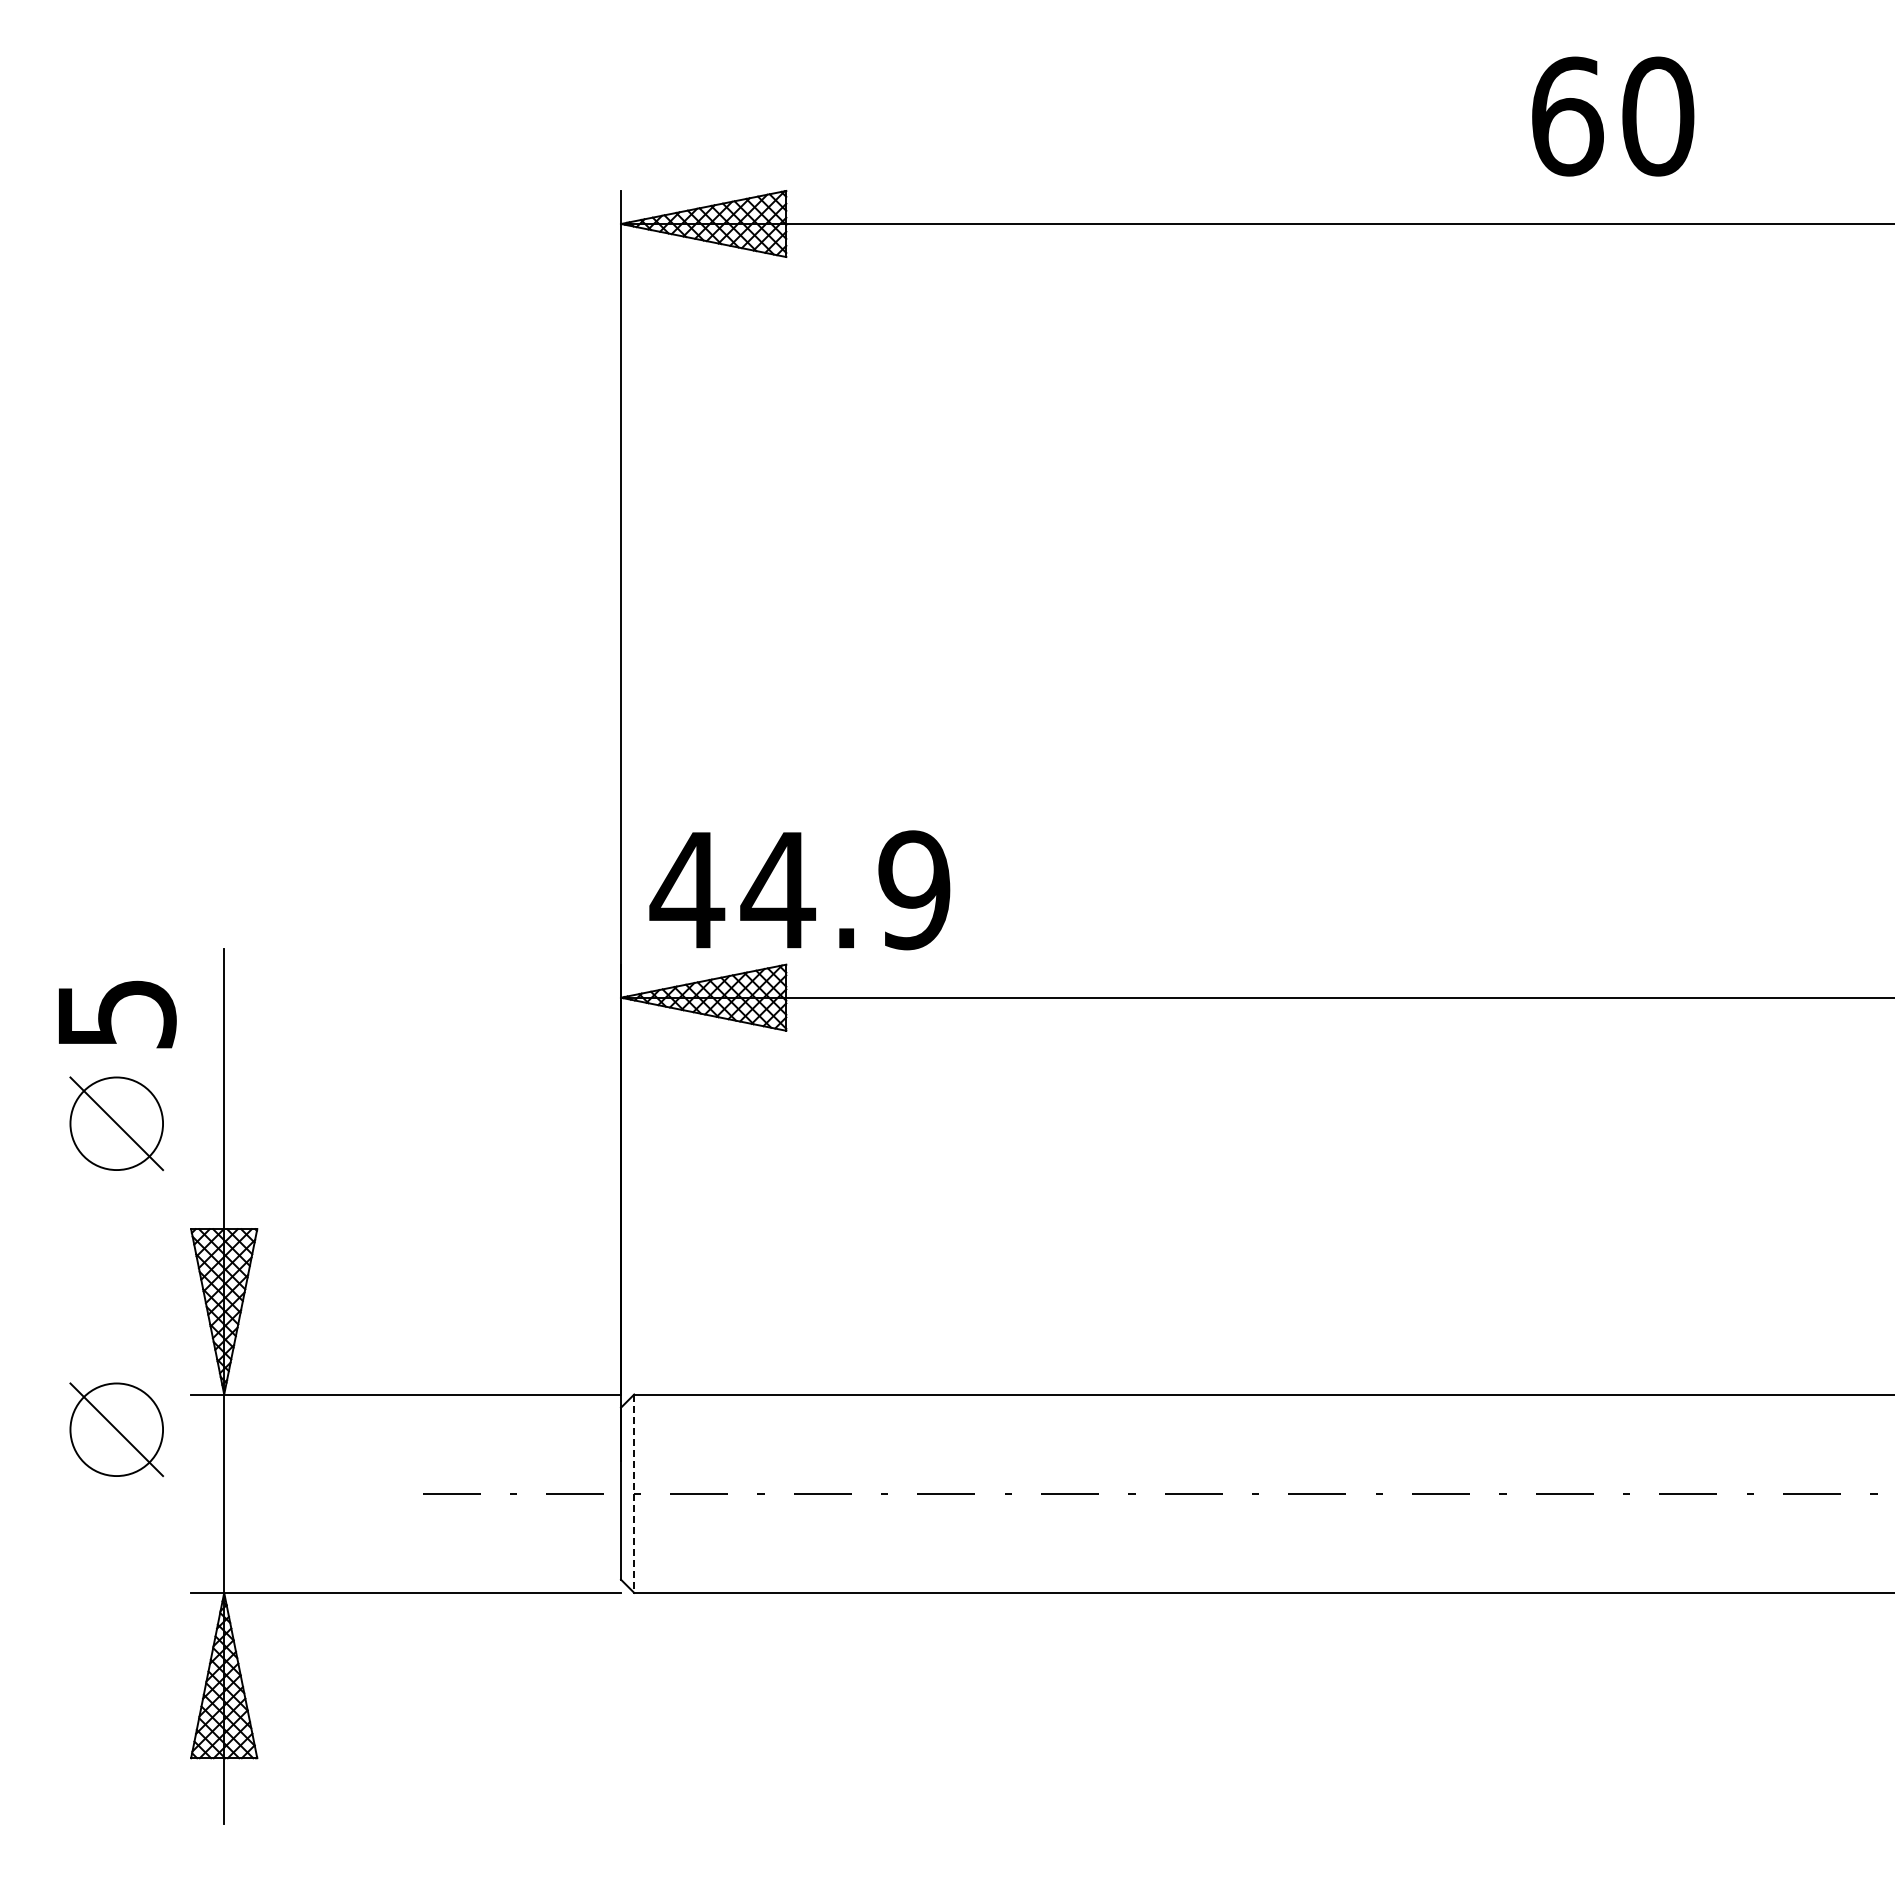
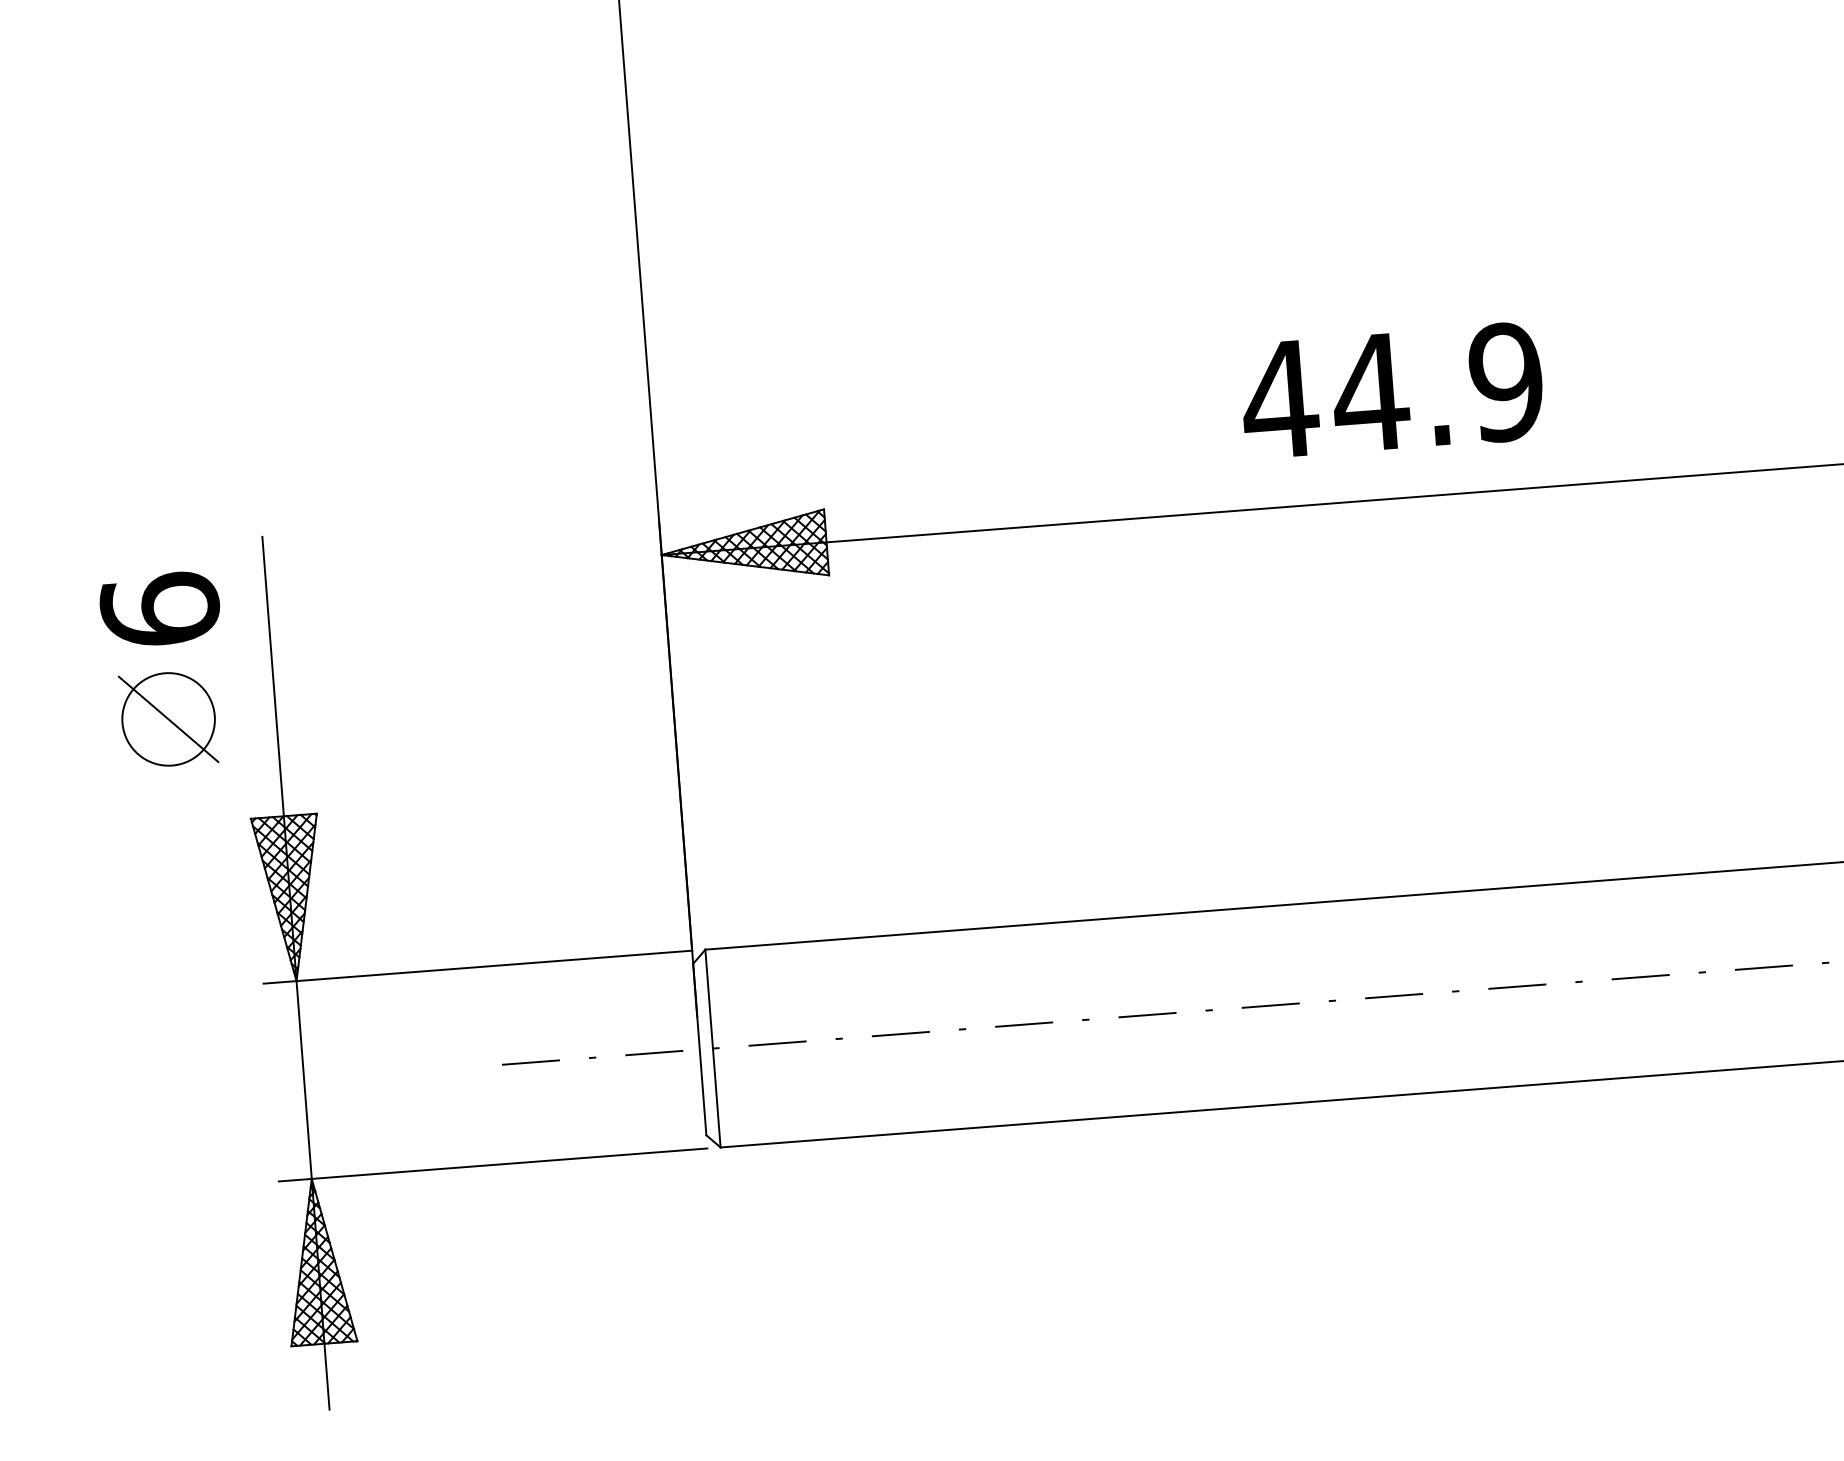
text: (799, 890) -> (1391, 391), moved
text: (116, 1013) -> (159, 609), 5 -> 6
part: (116, 1429) -> (191, 1024), removed
line: (634, 1494) -> (713, 1049), dashed -> solid

